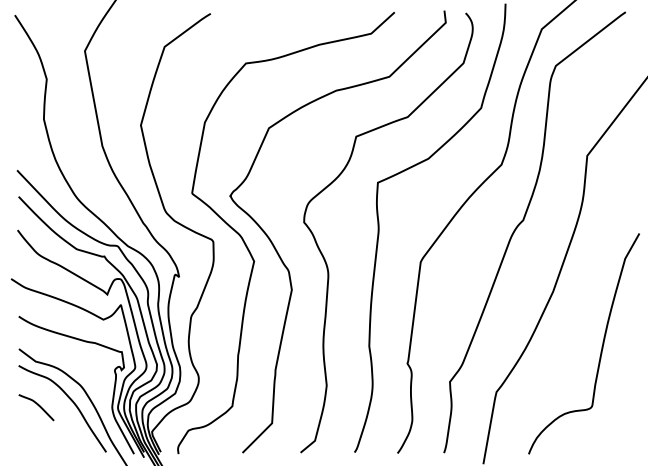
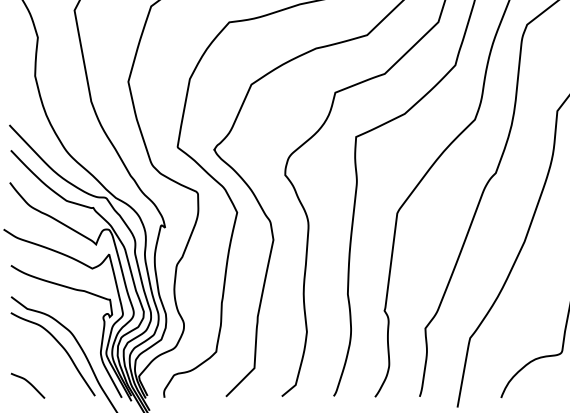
curve: (37, 405) -> (28, 383), moved

